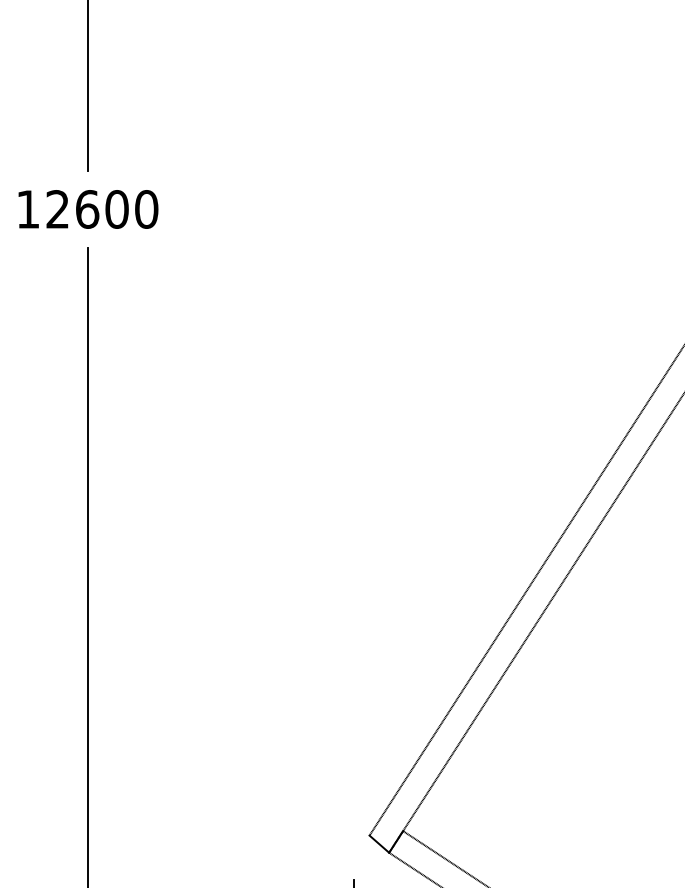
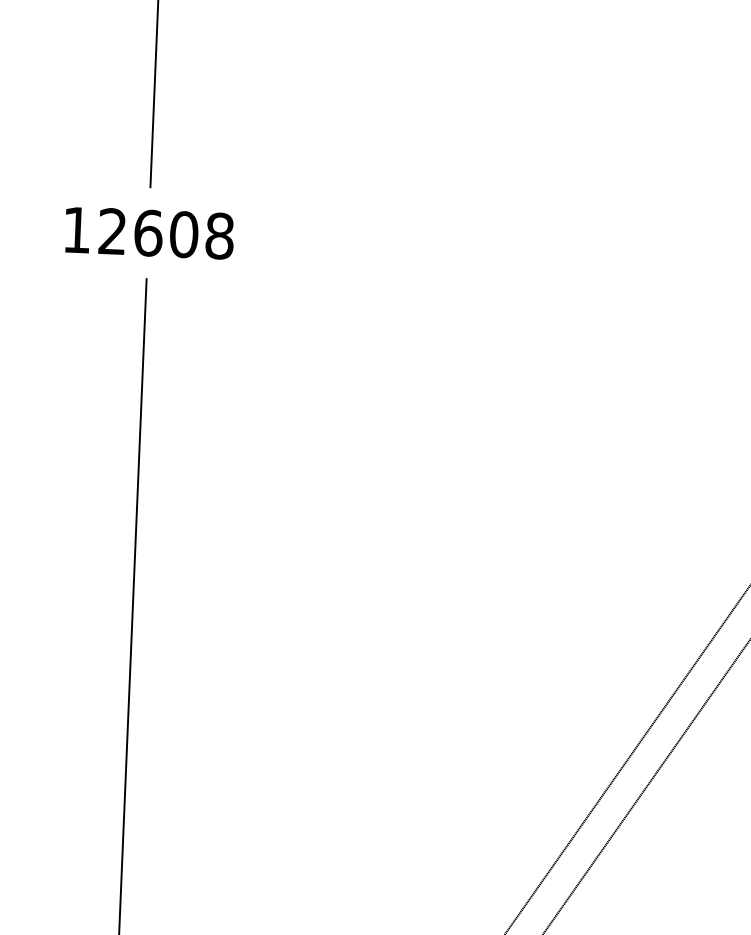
text: (146, 209) -> (219, 236), 12600 -> 12608

